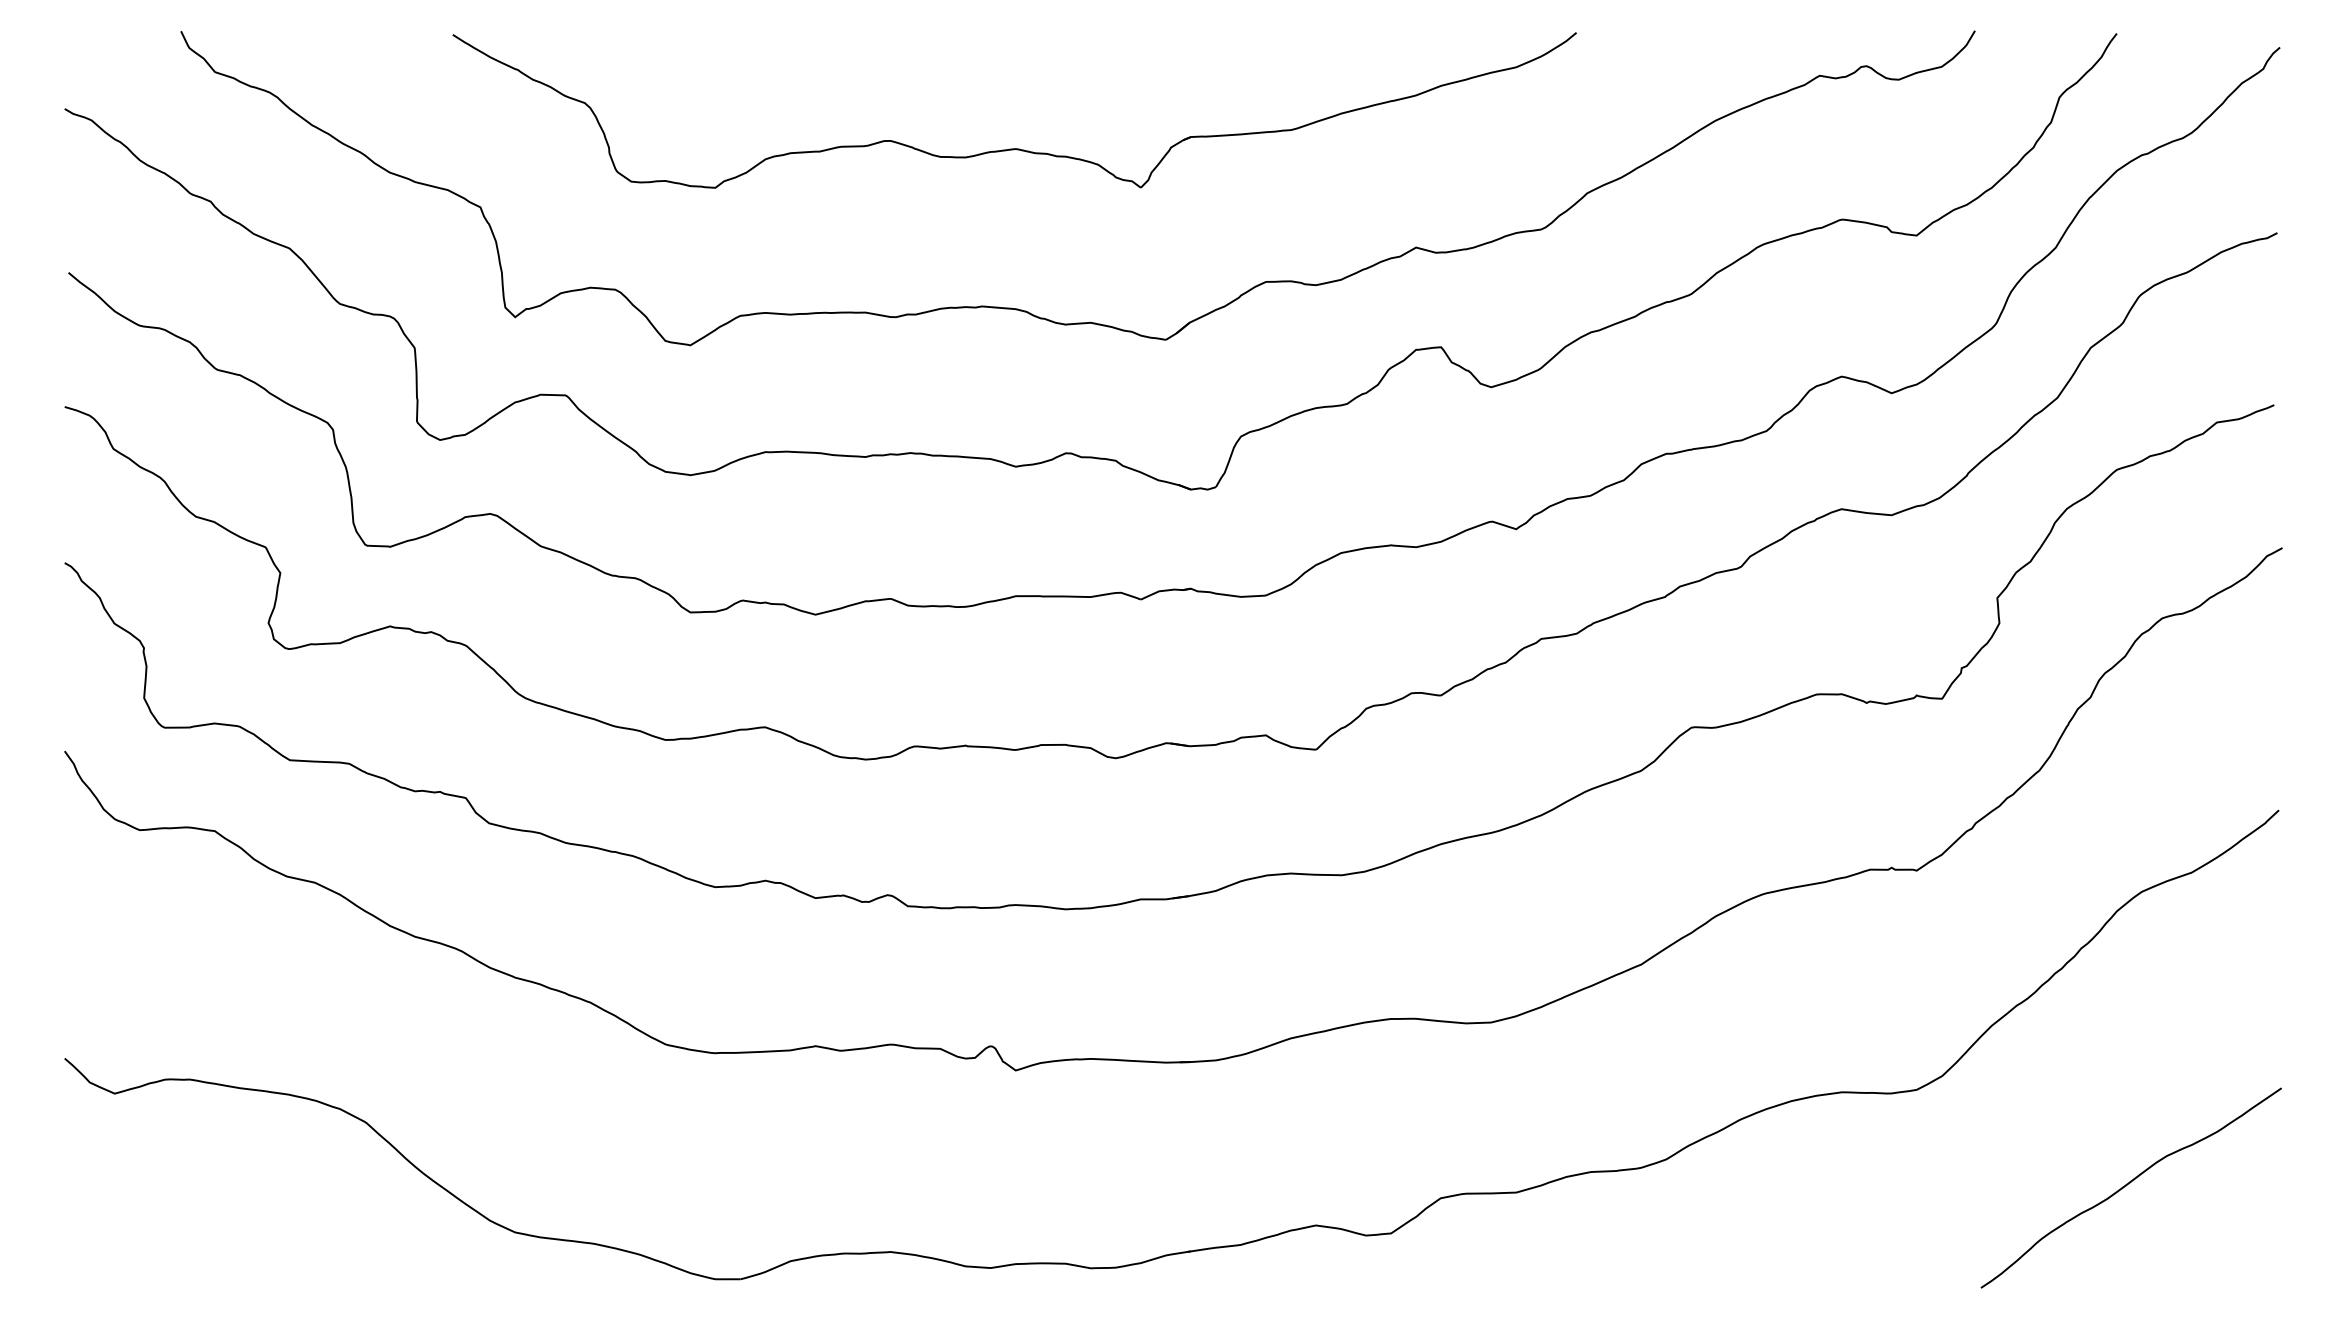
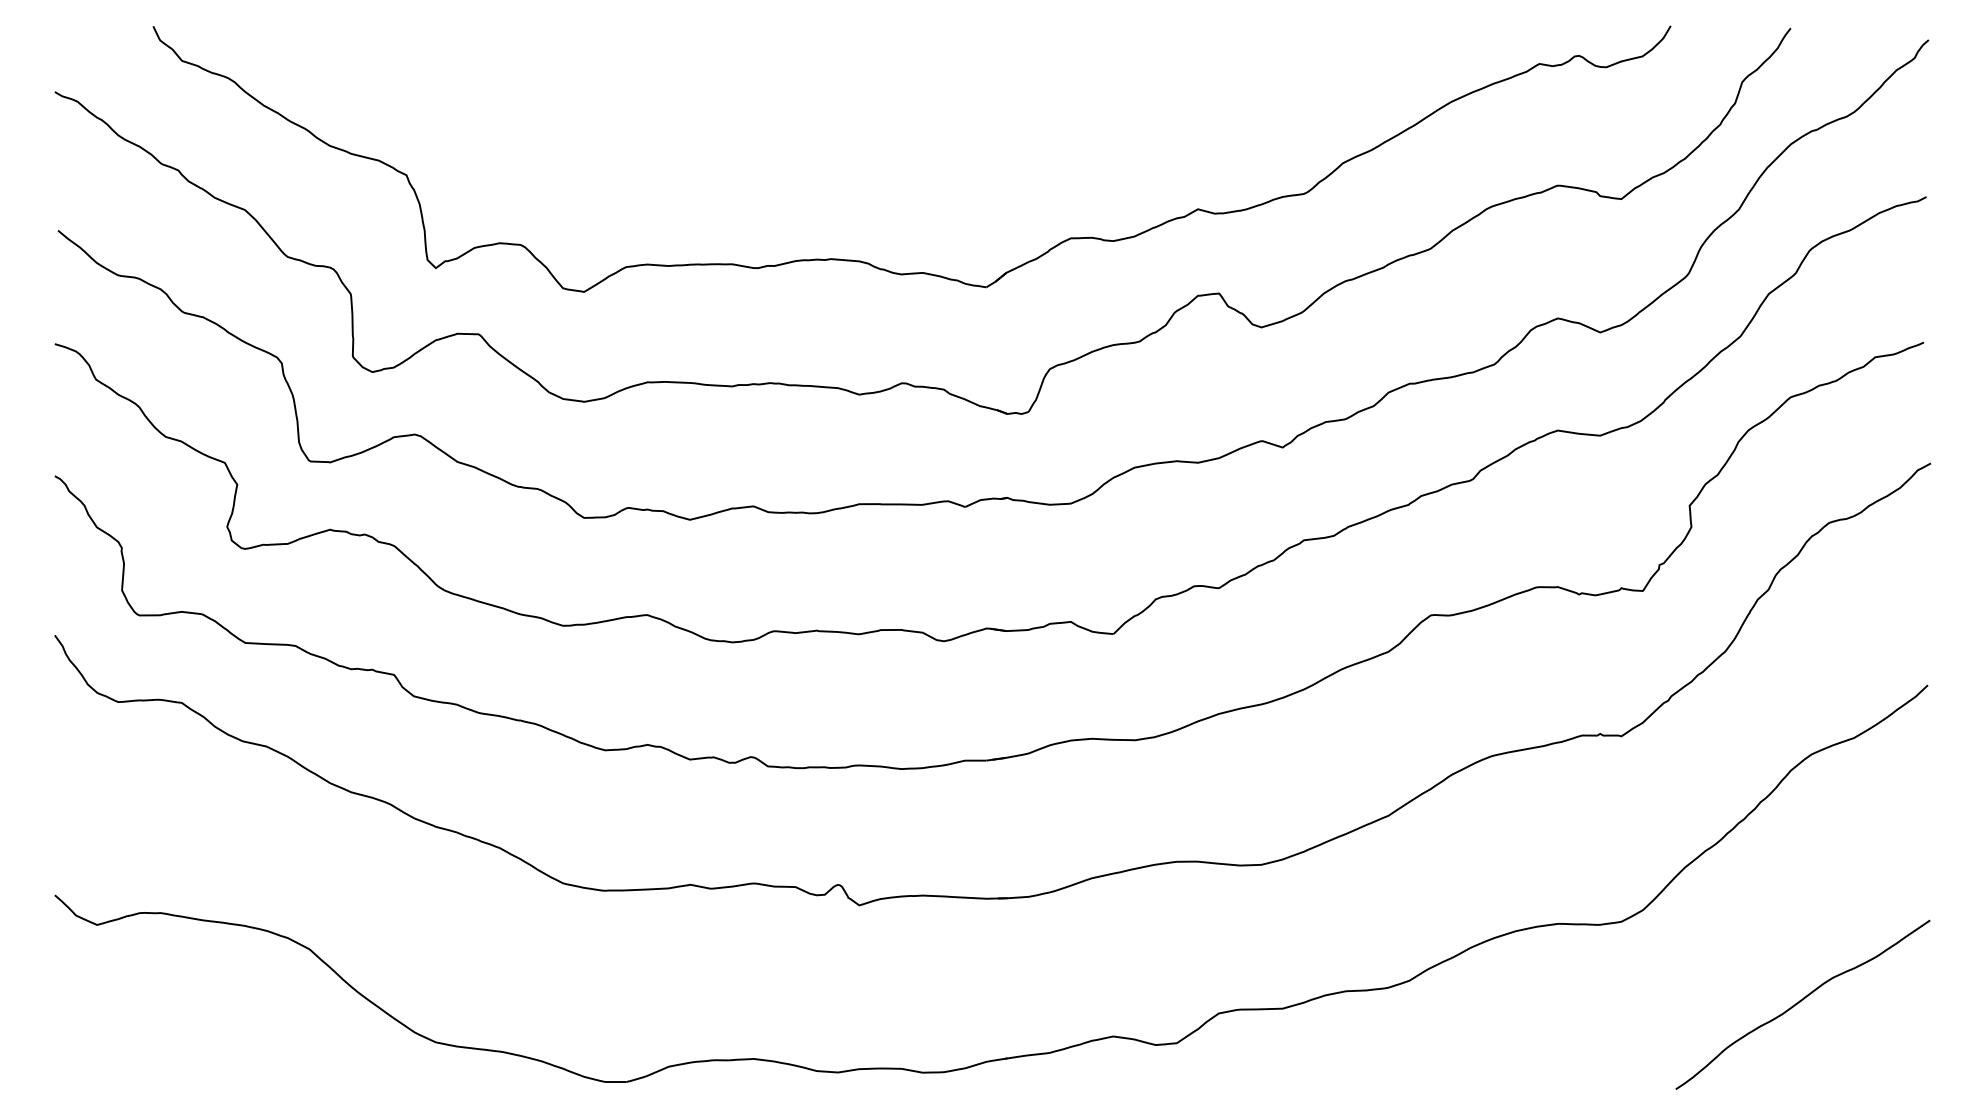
part: (1014, 148) -> (858, 125), removed

